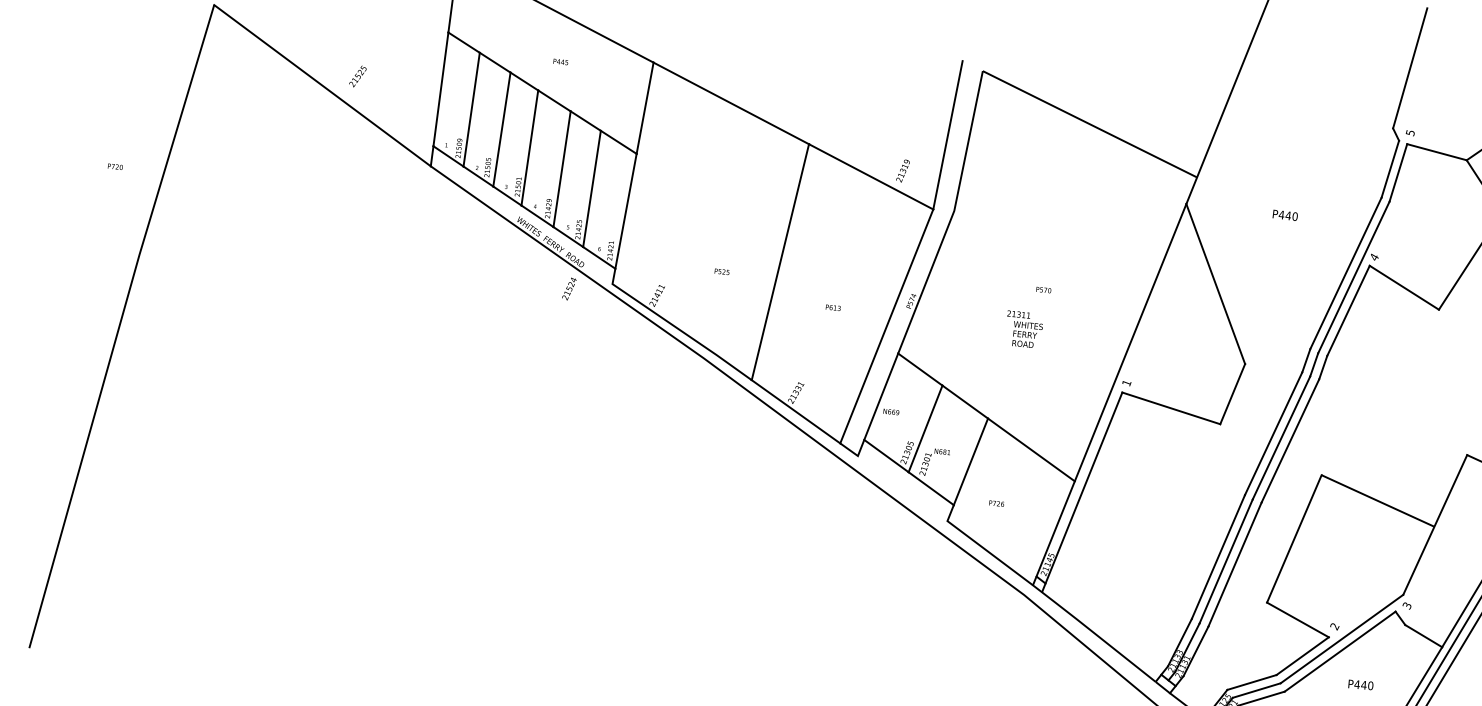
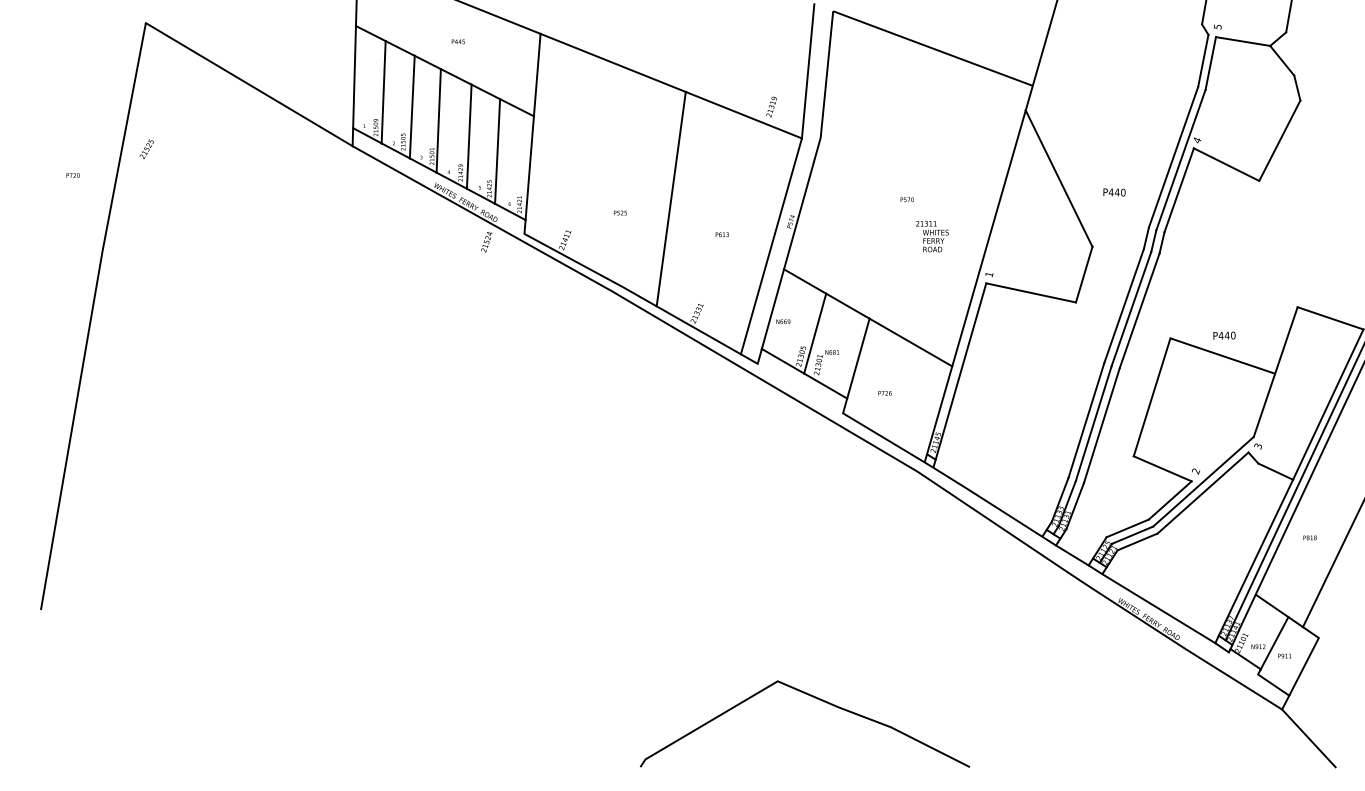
text: (357, 76) -> (146, 149), moved
text: (1285, 215) -> (1114, 192), moved
text: (1024, 329) -> (932, 236), moved
text: (1360, 684) -> (1224, 335), moved

